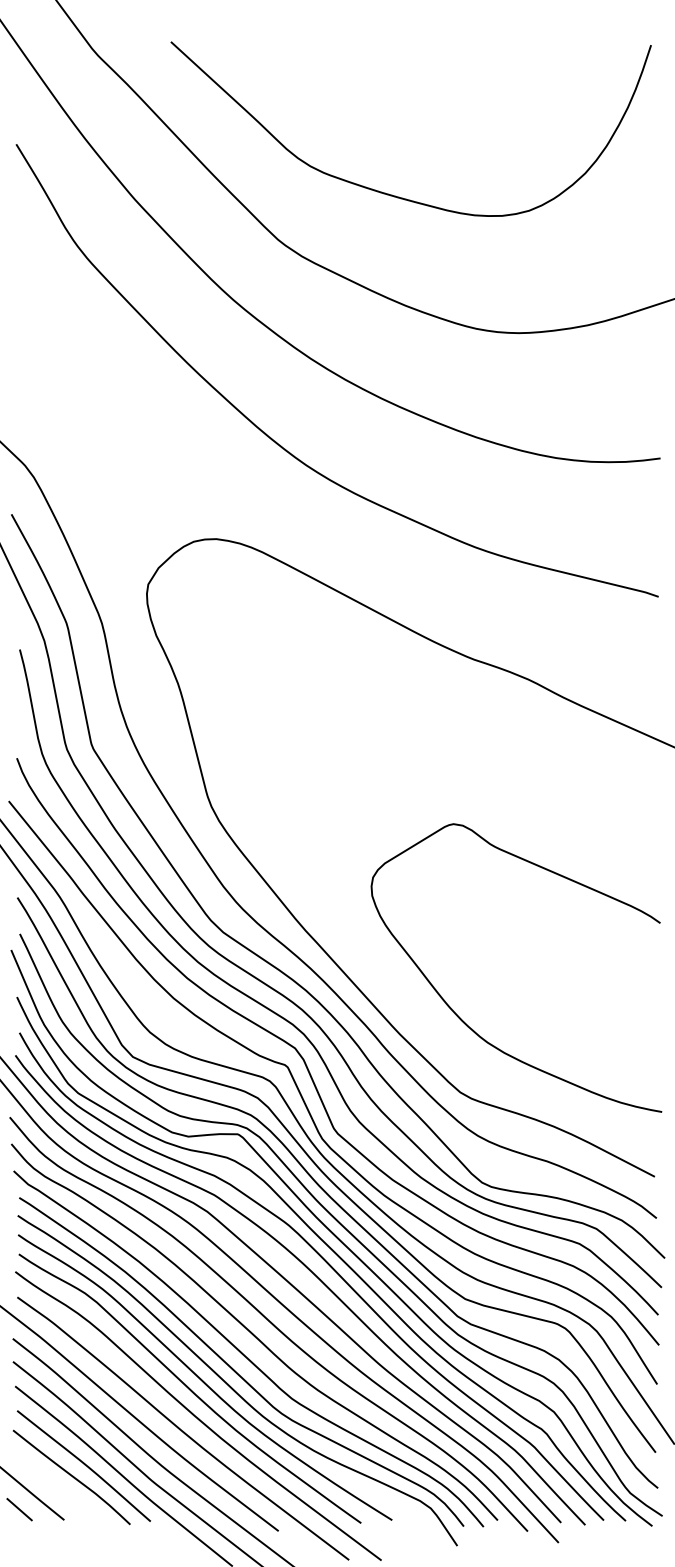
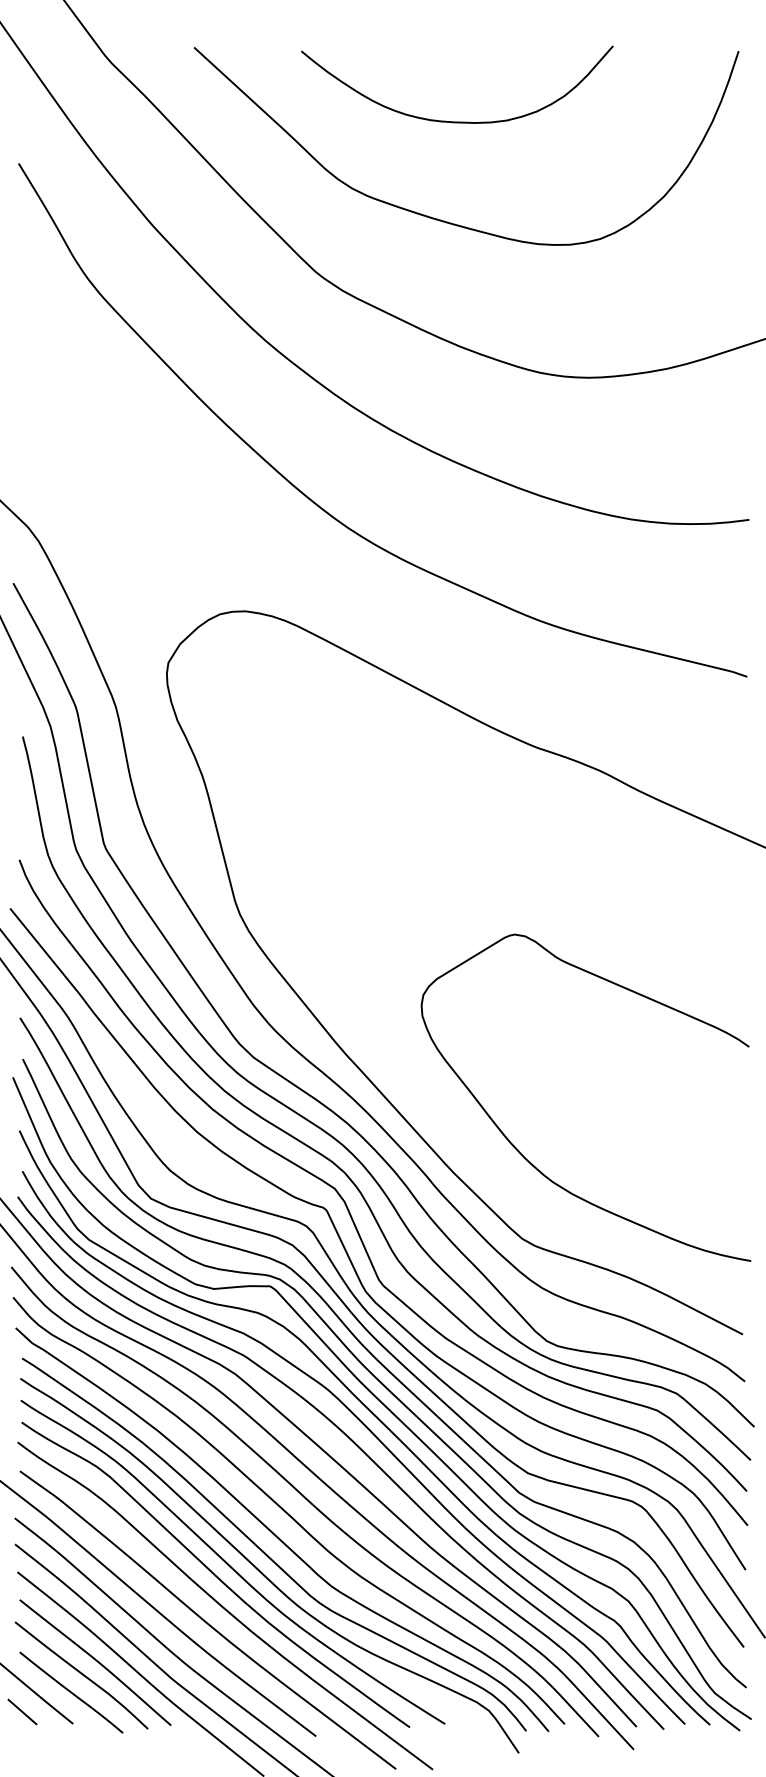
curve: (398, 106) -> (452, 120), added
line: (62, 1492) -> (71, 1692), added

